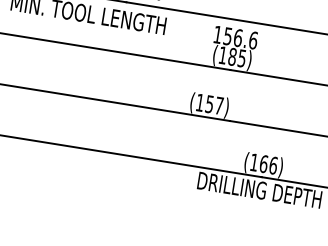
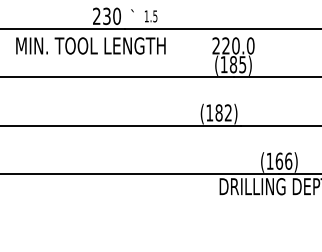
text: (235, 37) -> (233, 45), 156.6 -> 220.0
text: (214, 104) -> (223, 112), (157) -> (182)

